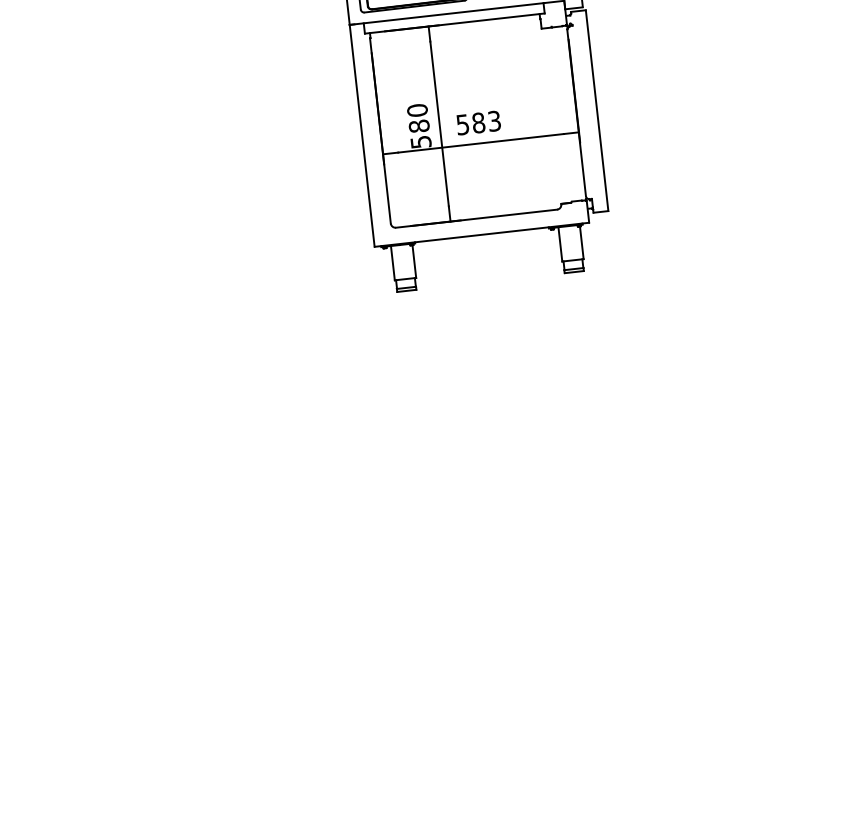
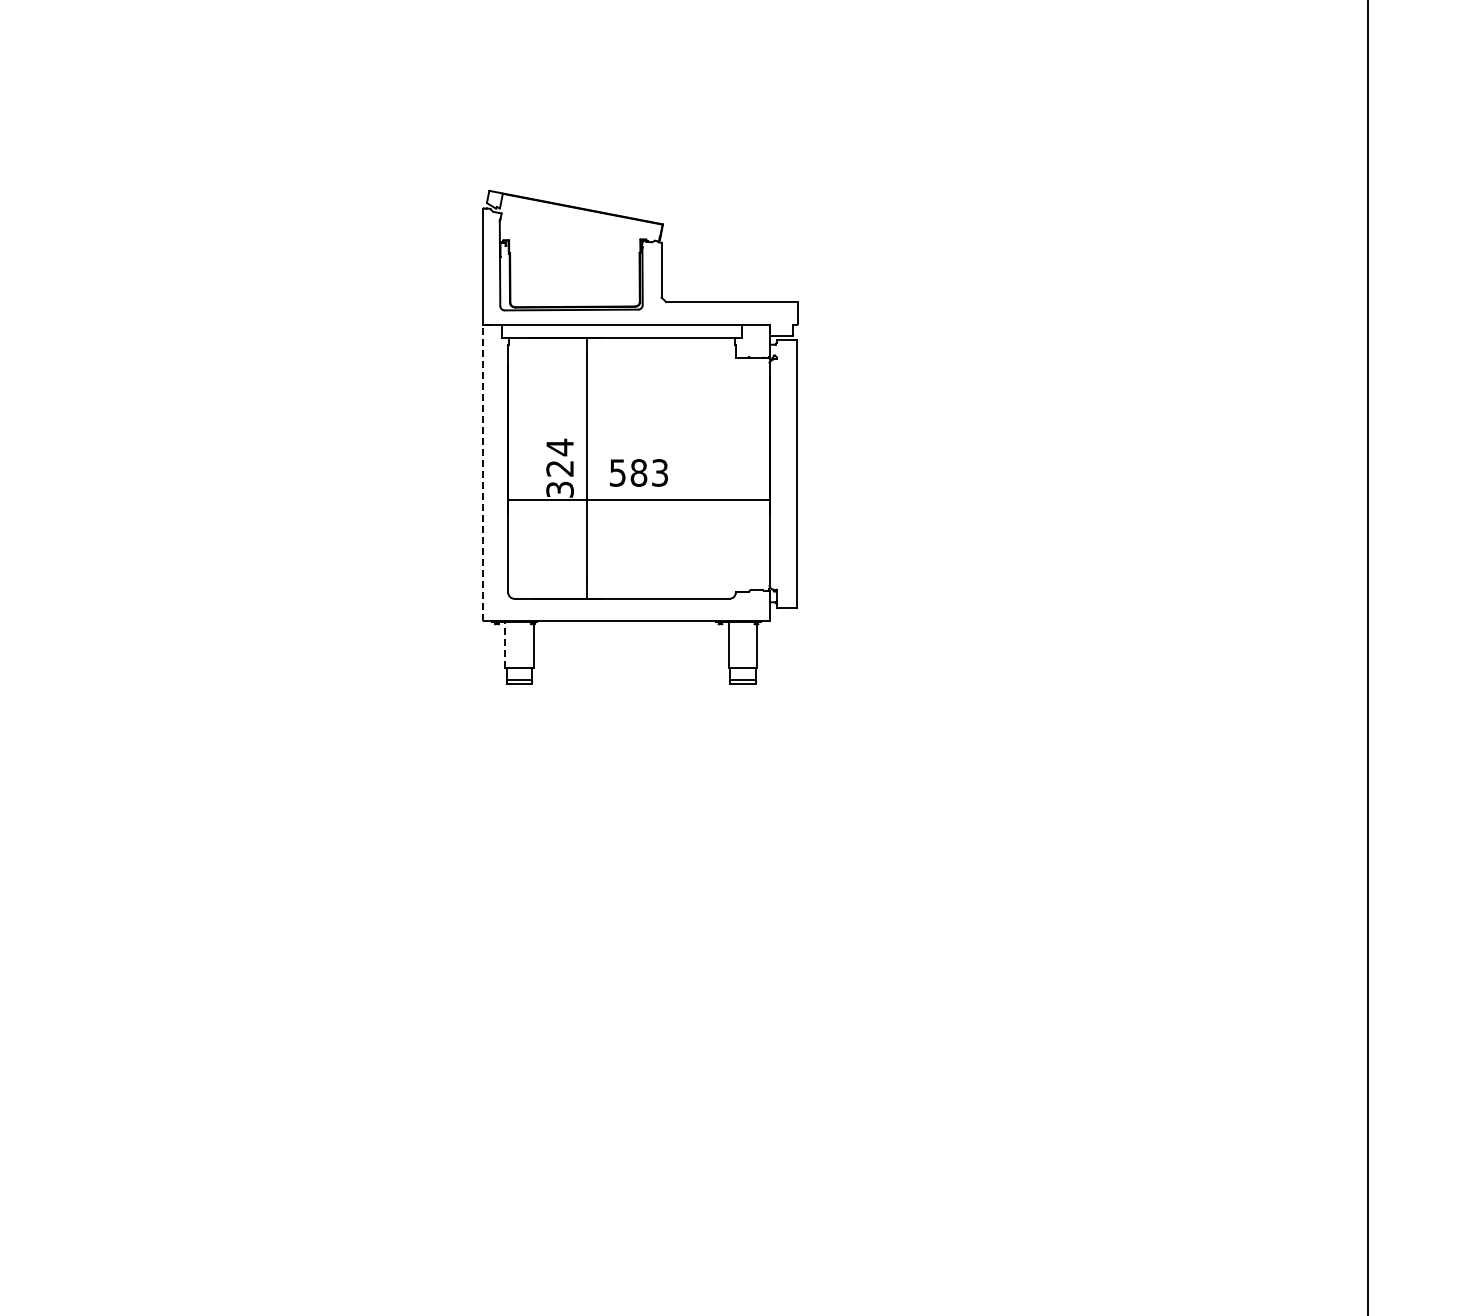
text: (419, 125) -> (560, 467), 580 -> 324
line: (362, 135) -> (483, 472), solid -> dashed
line: (393, 263) -> (505, 645), solid -> dashed

